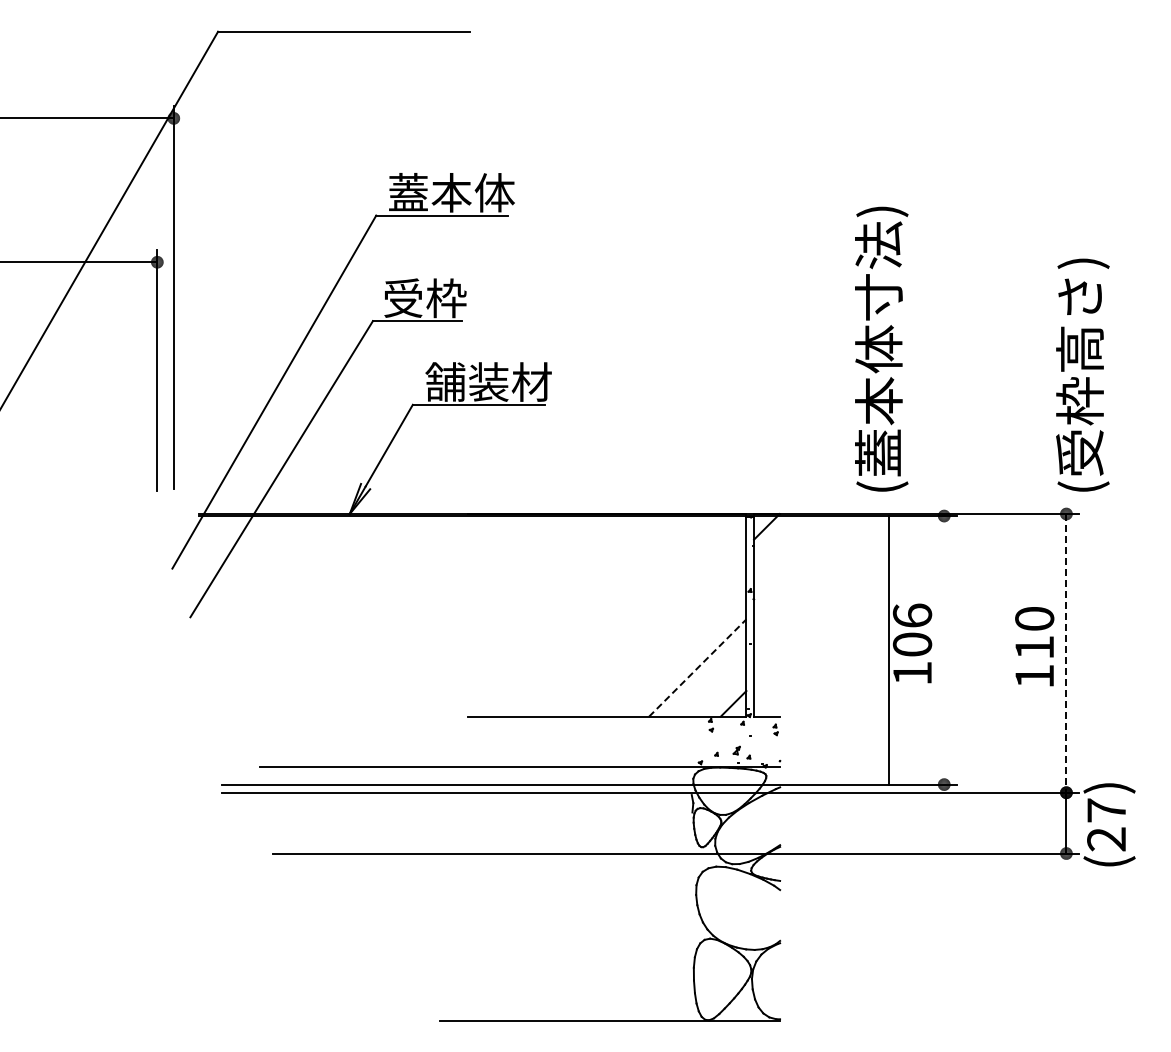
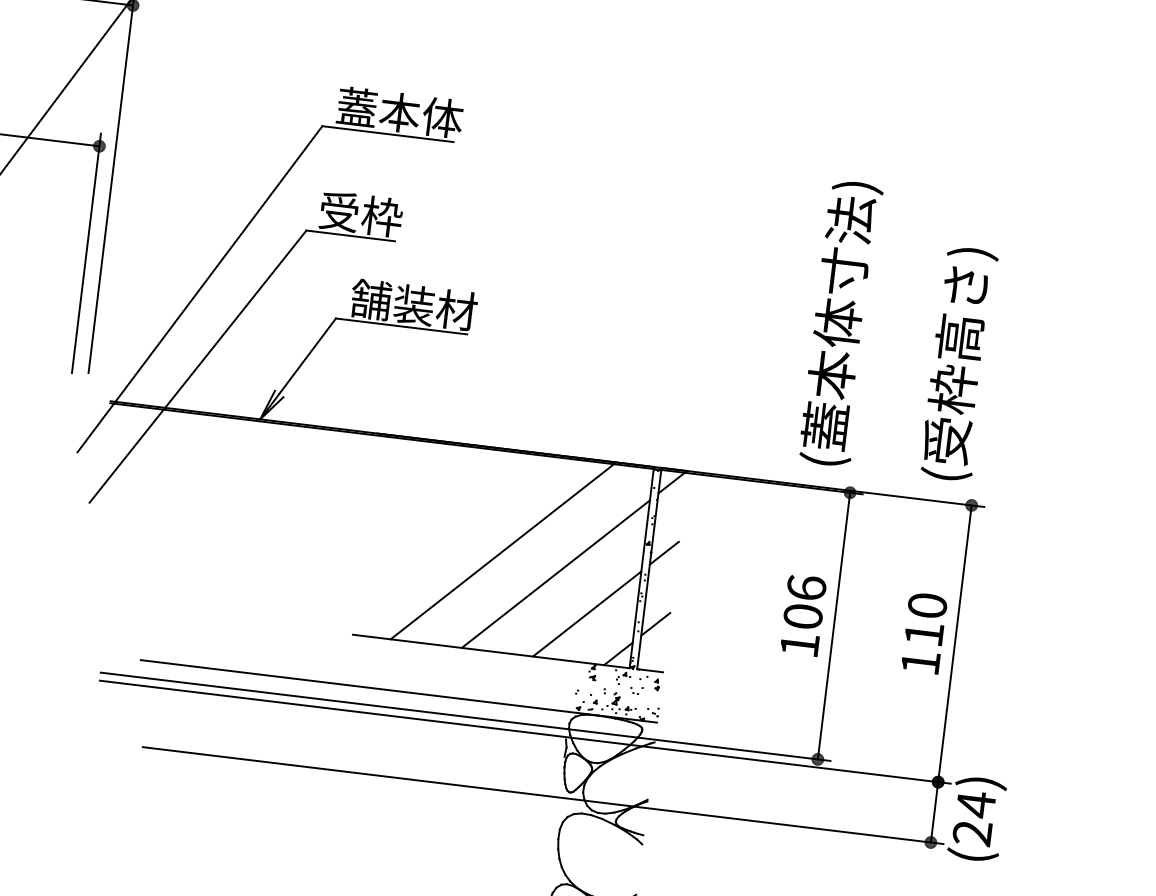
text: (881, 348) -> (840, 322), moved
text: (1082, 374) -> (958, 363), moved
line: (767, 598) -> (664, 553), added
line: (606, 615) -> (502, 550), added
line: (661, 631) -> (555, 573), added
line: (889, 650) -> (834, 626), moved
line: (1066, 653) -> (954, 643), dashed -> solid
line: (697, 668) -> (586, 614), dashed -> solid
line: (767, 670) -> (656, 624), added
text: (1106, 810) -> (975, 804), (27) -> (24)

